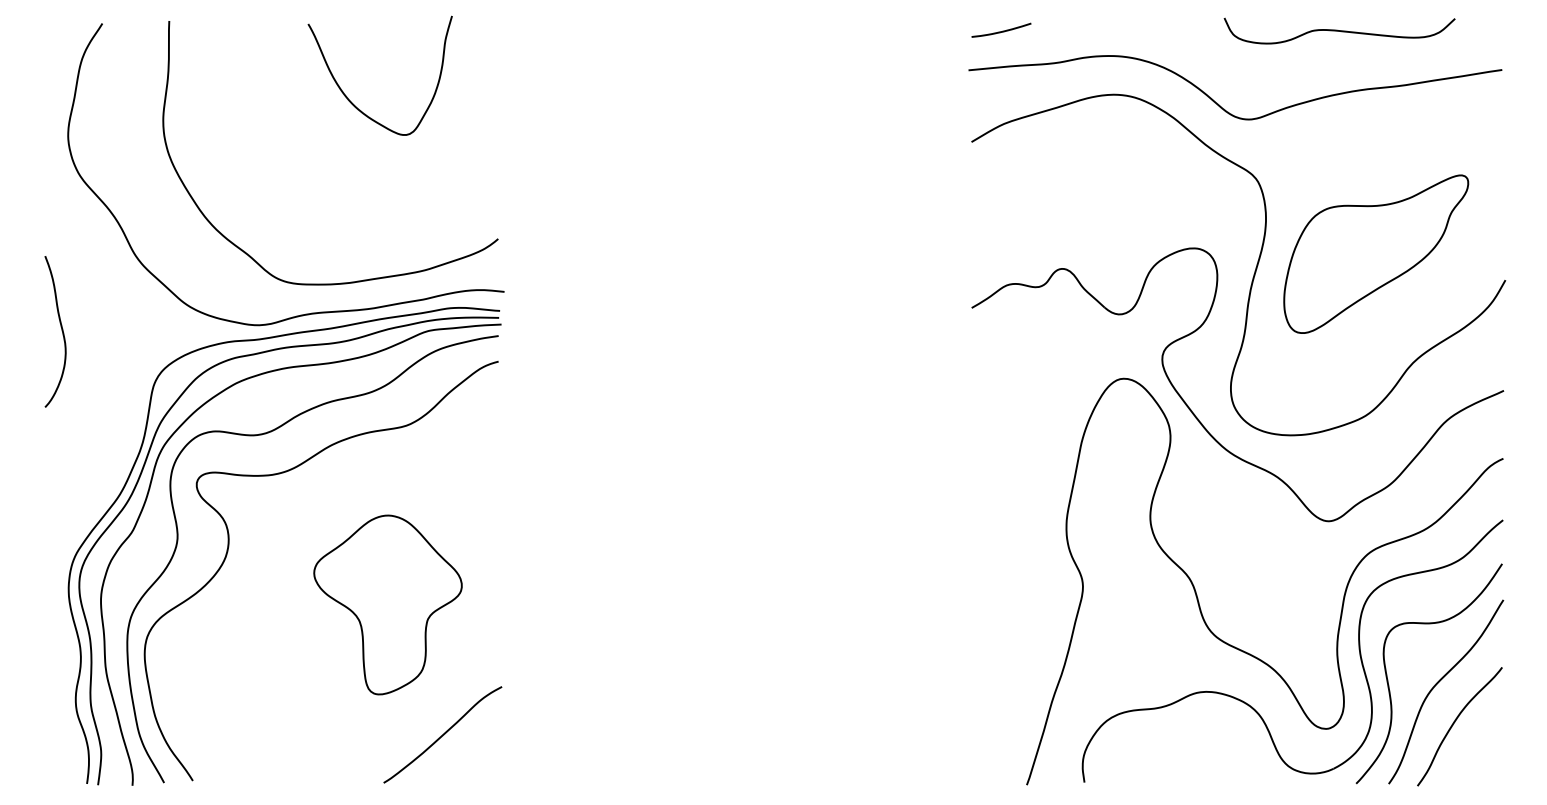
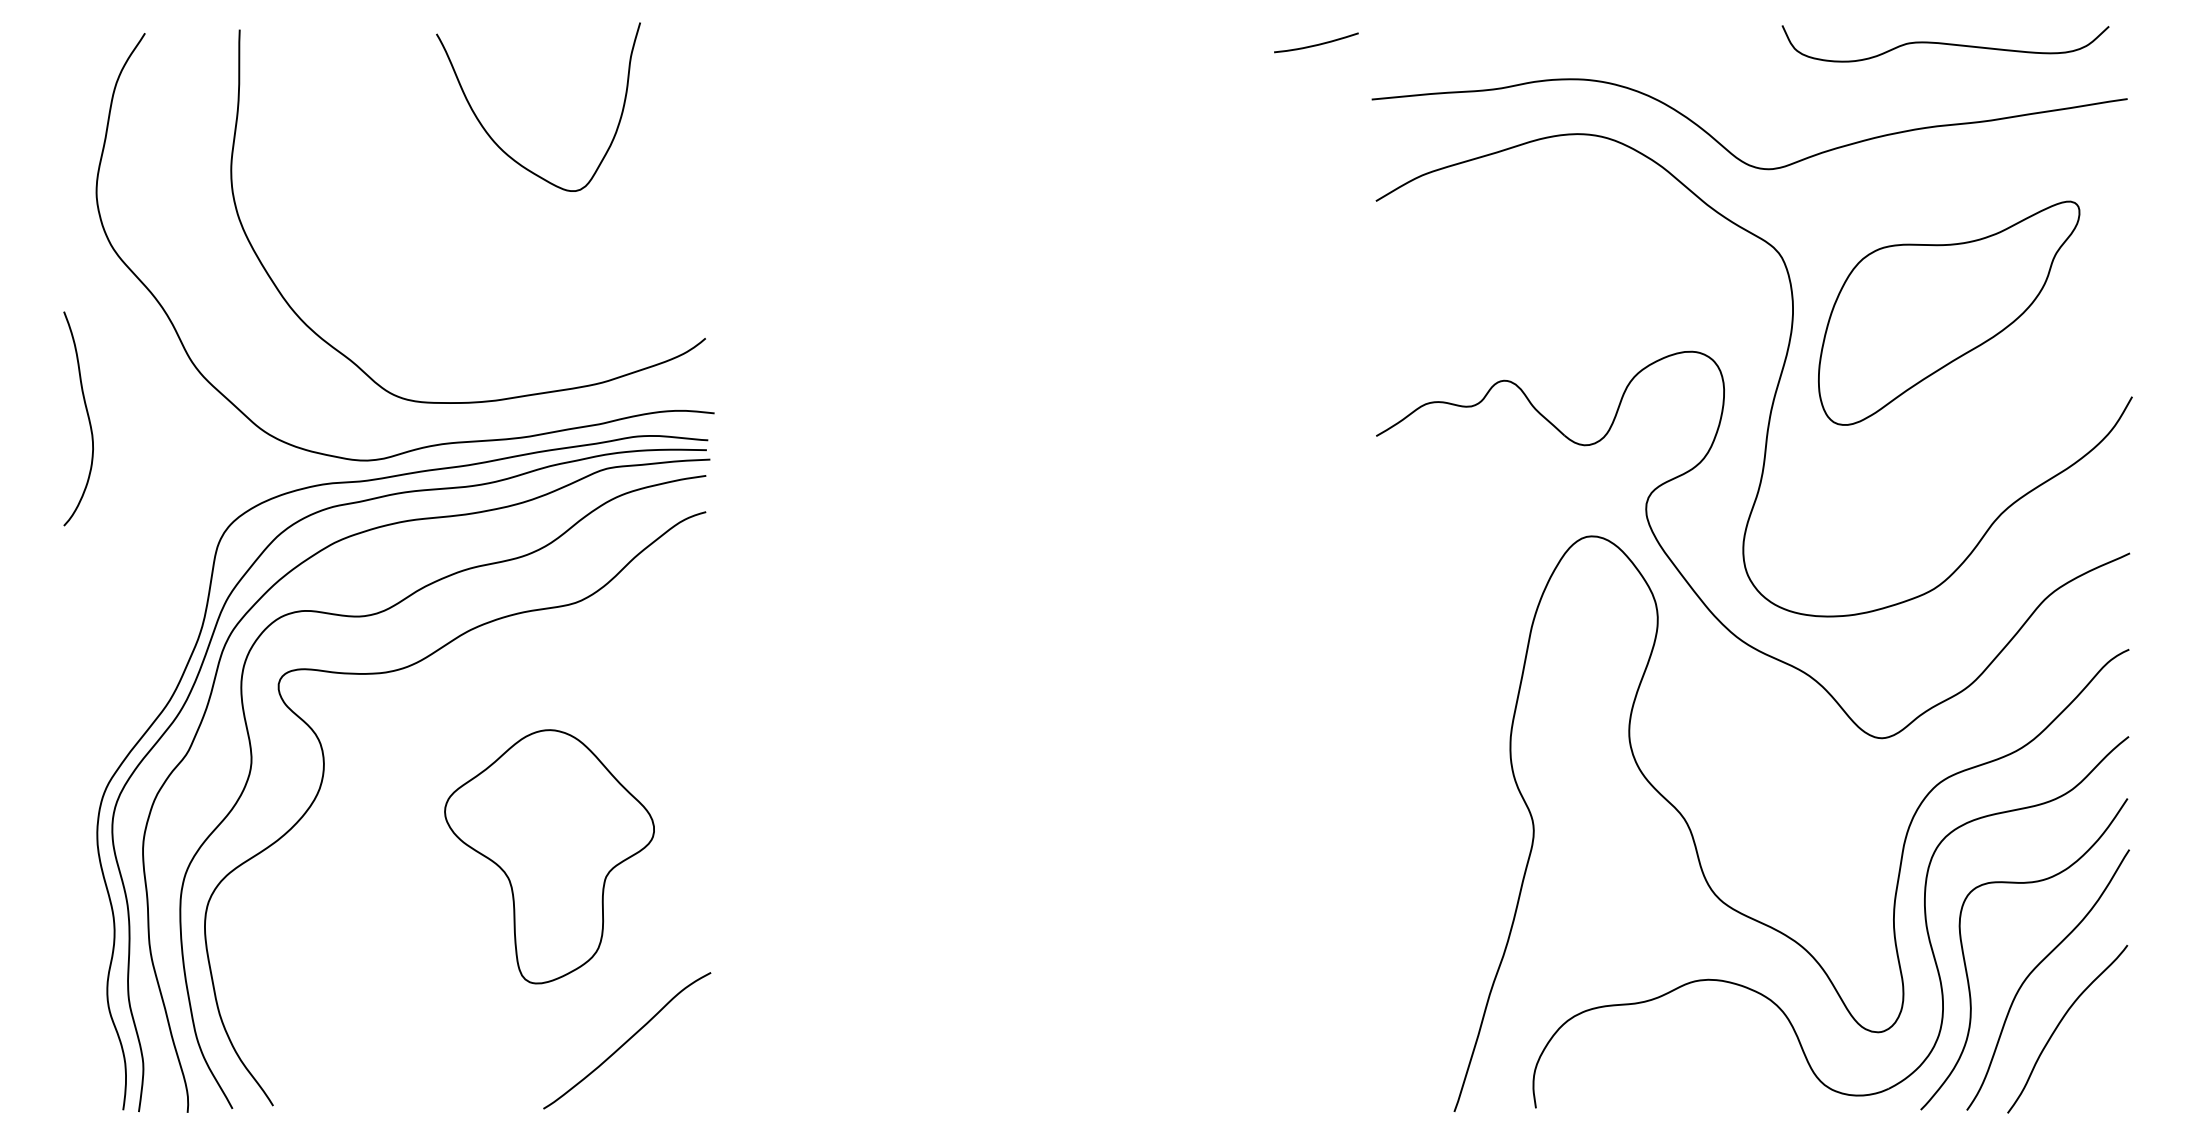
curve: (1002, 30) -> (1317, 43), moved
curve: (1339, 30) -> (1945, 43), moved
part: (1376, 253) -> (1949, 312), moved
curve: (61, 331) -> (87, 418), moved

